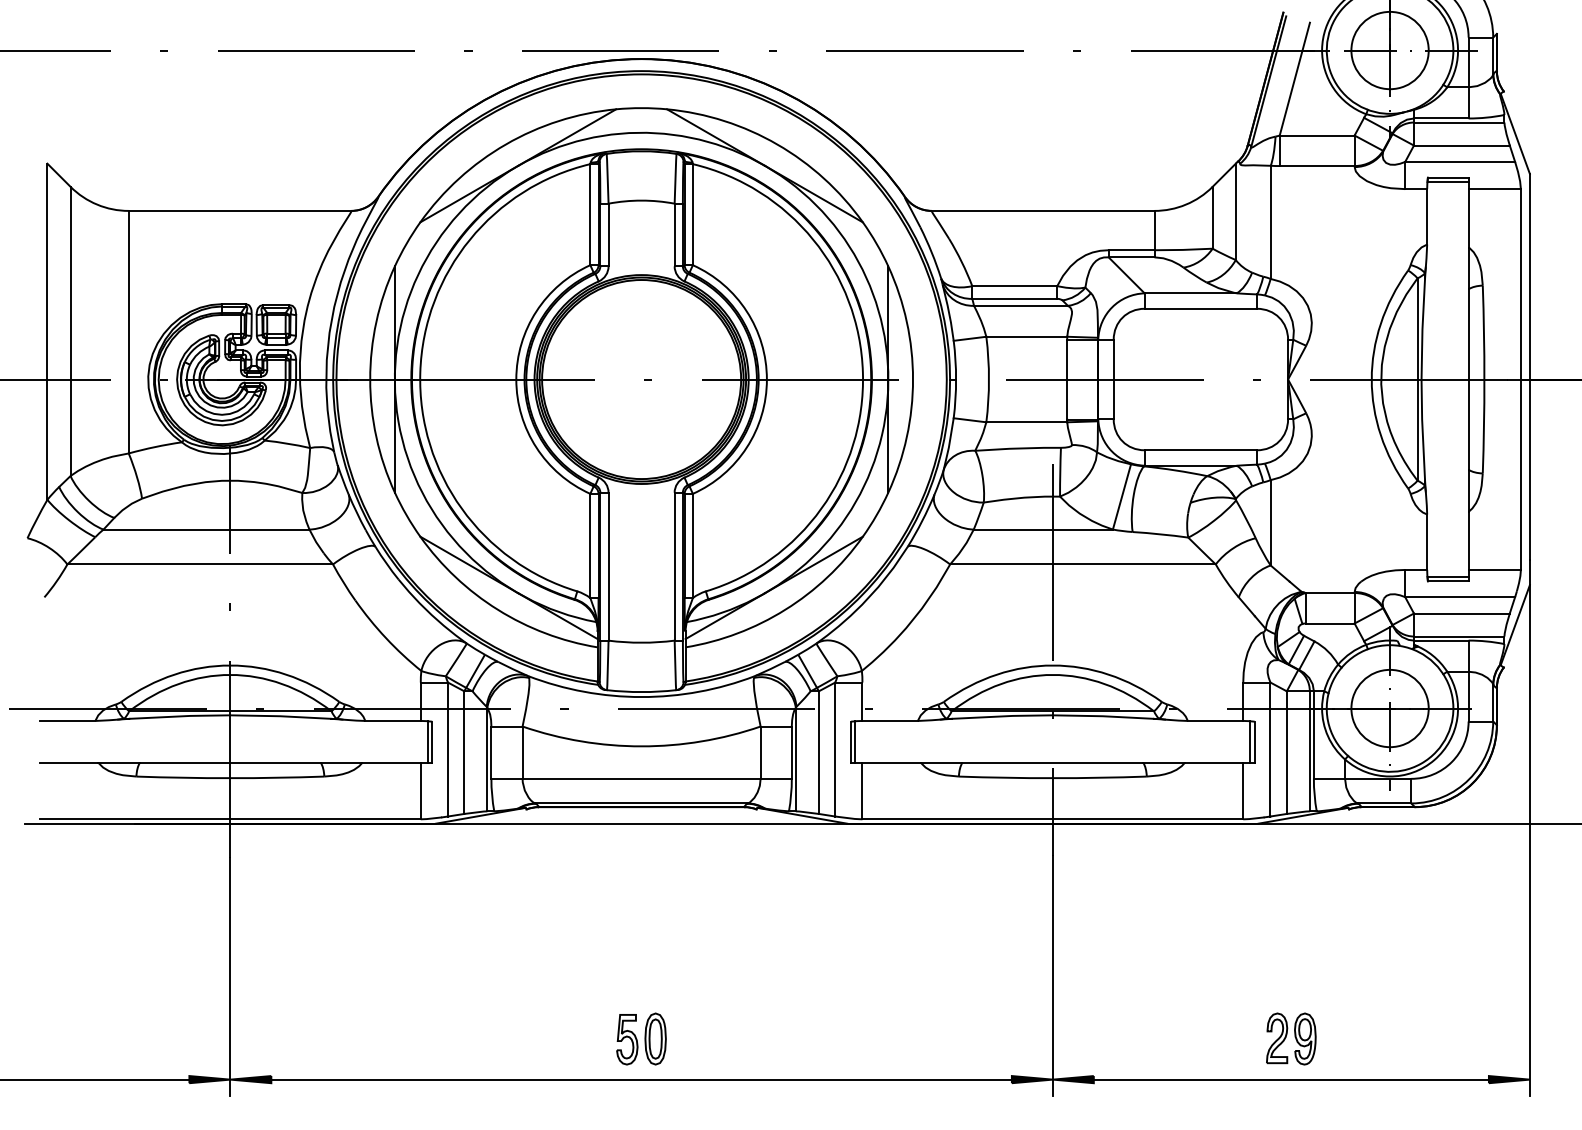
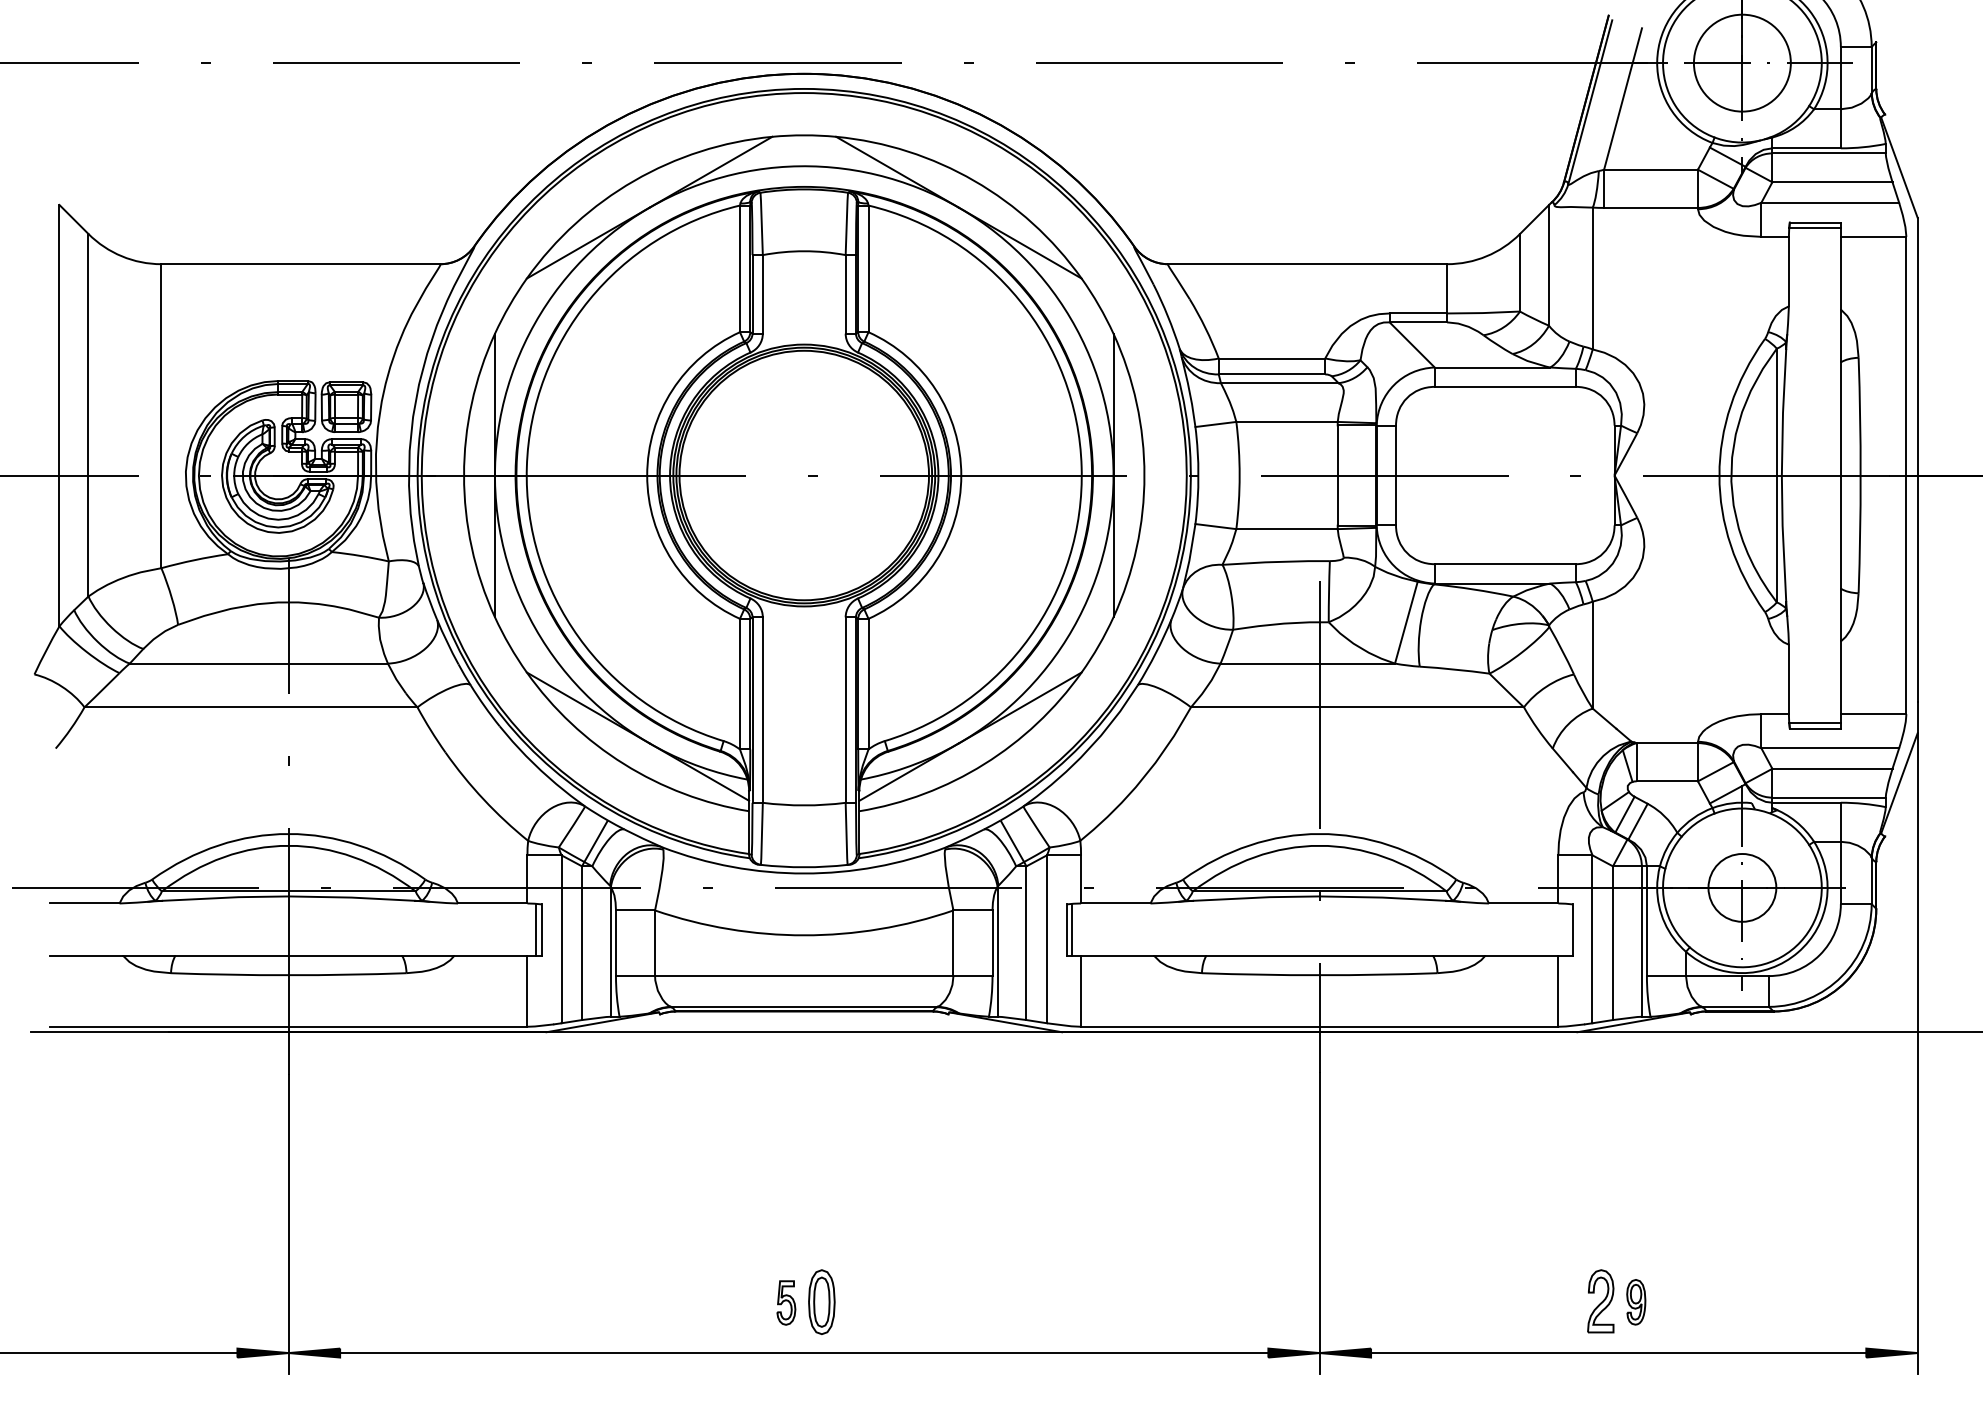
circle: (1389, 708) -> (1741, 887), size x0.7
line: (1250, 741) -> (1567, 929), removed
part: (627, 1039) -> (786, 1302), size x0.7
part: (1305, 1039) -> (1636, 1302), size x0.7

